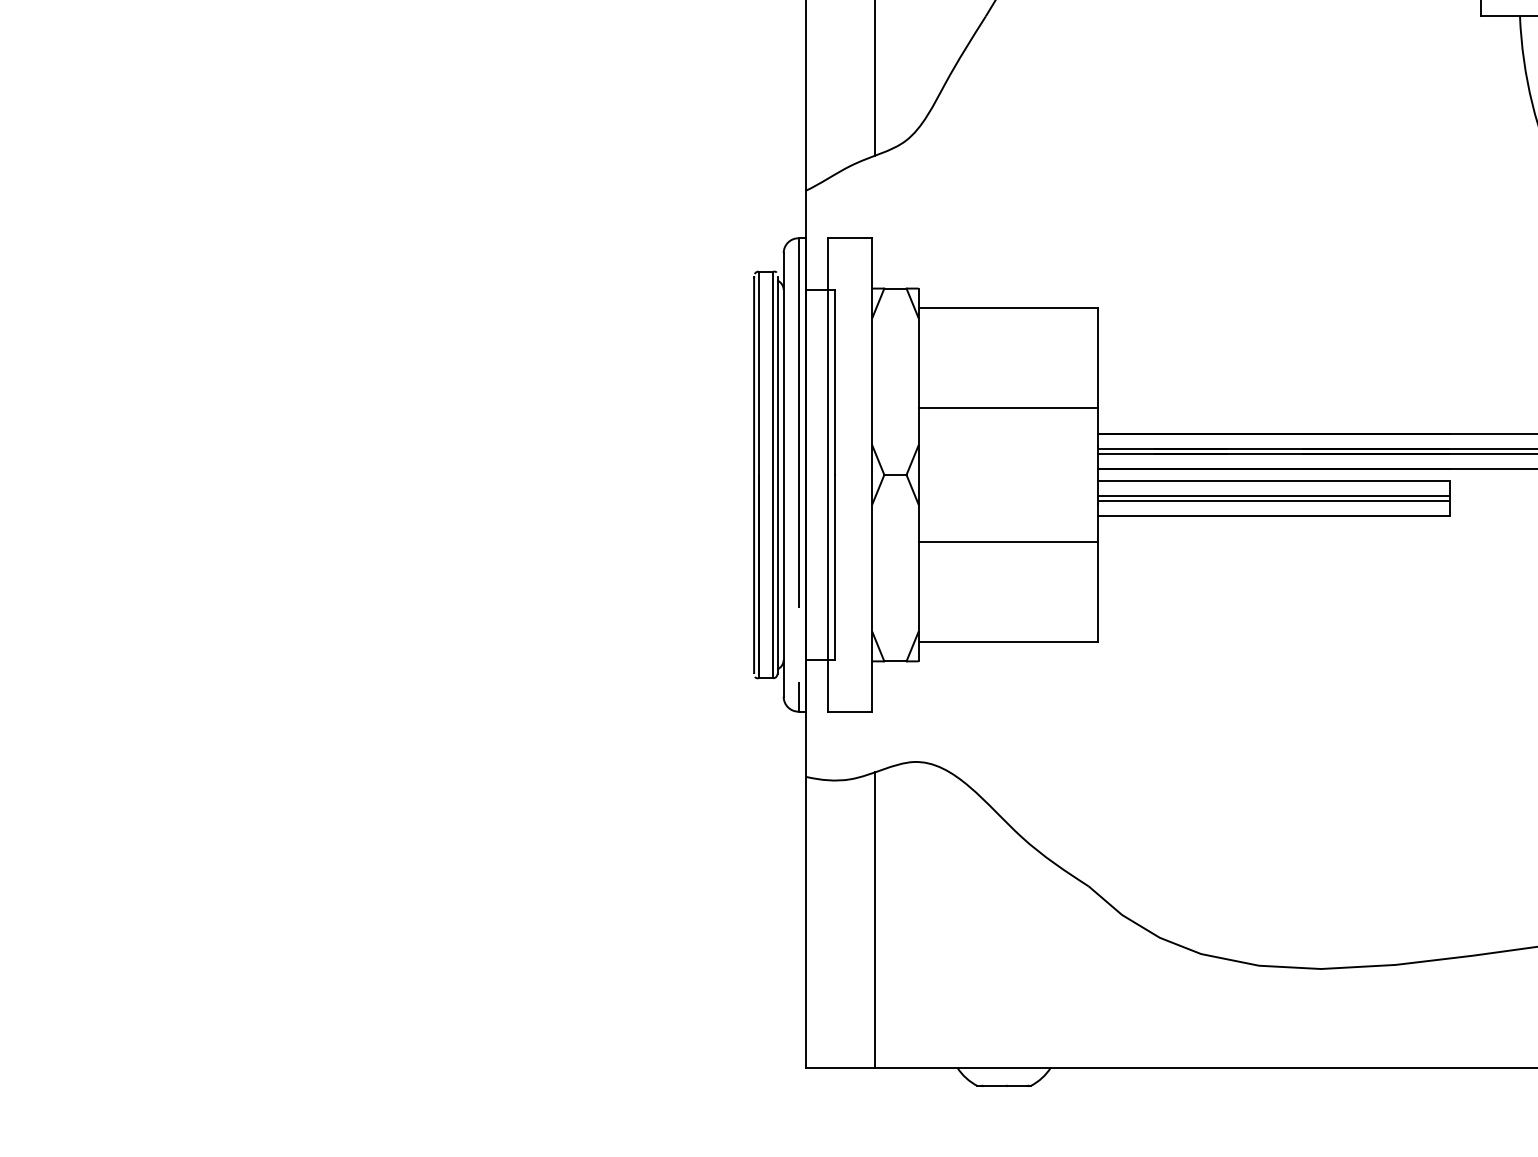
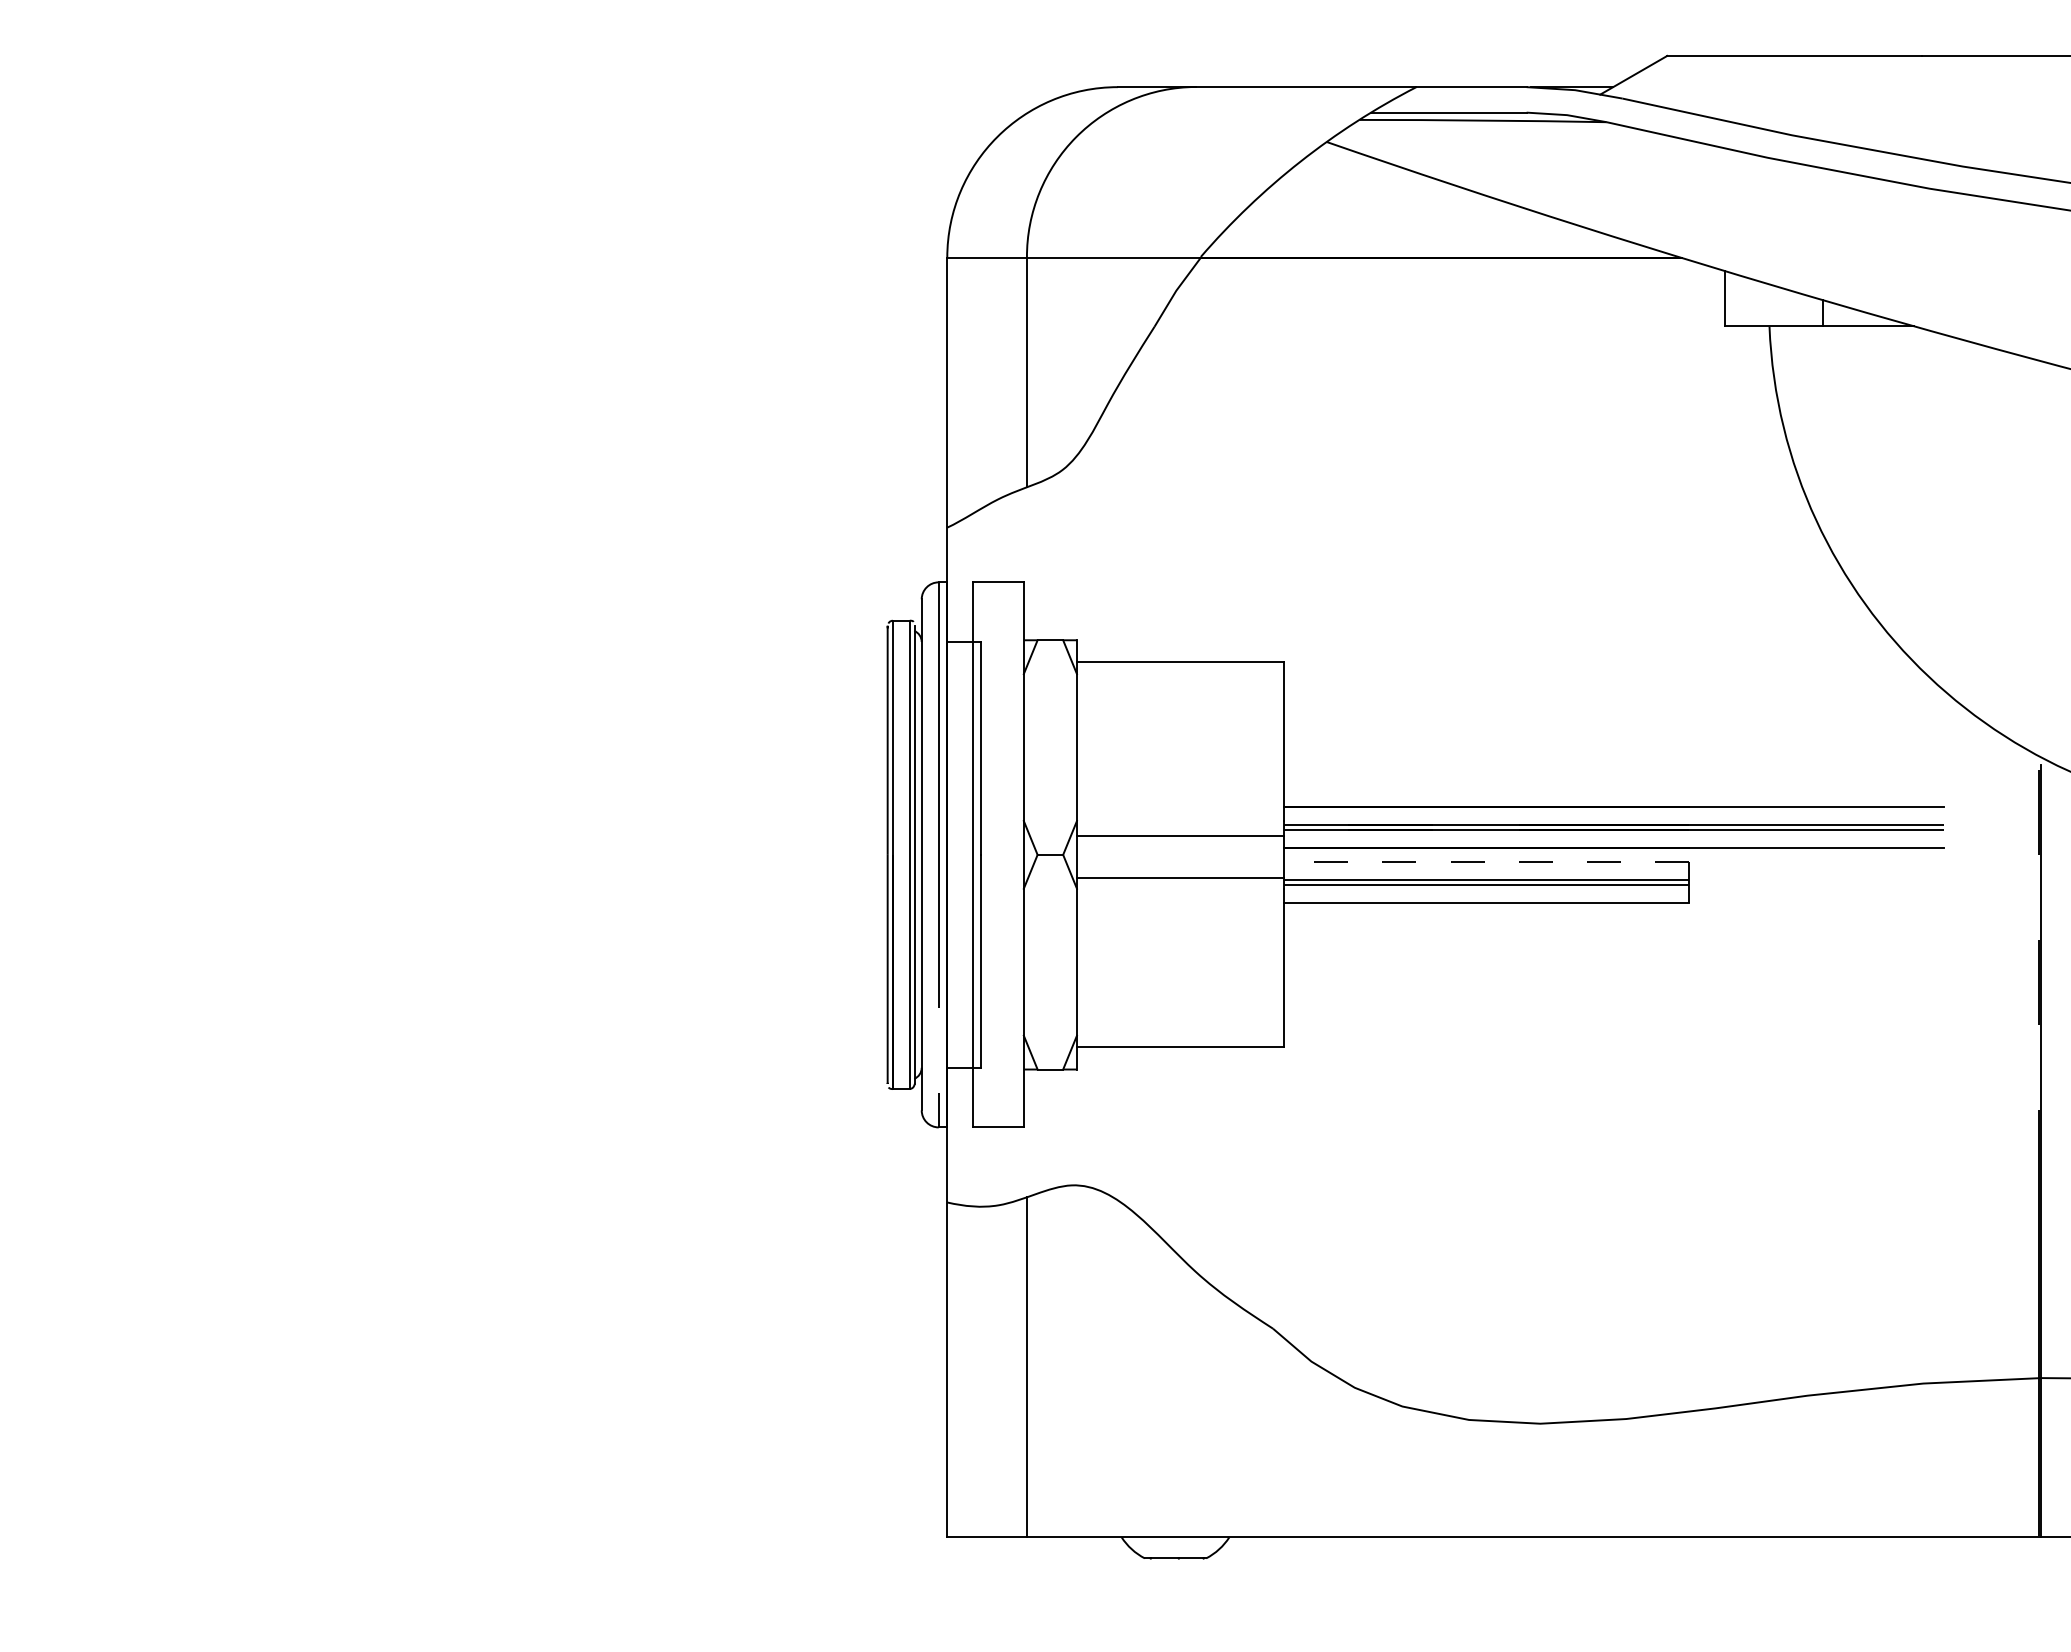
line: (1007, 407) -> (1179, 835), moved
line: (1274, 480) -> (1486, 861), solid -> dashed
line: (1007, 541) -> (1179, 877), moved

